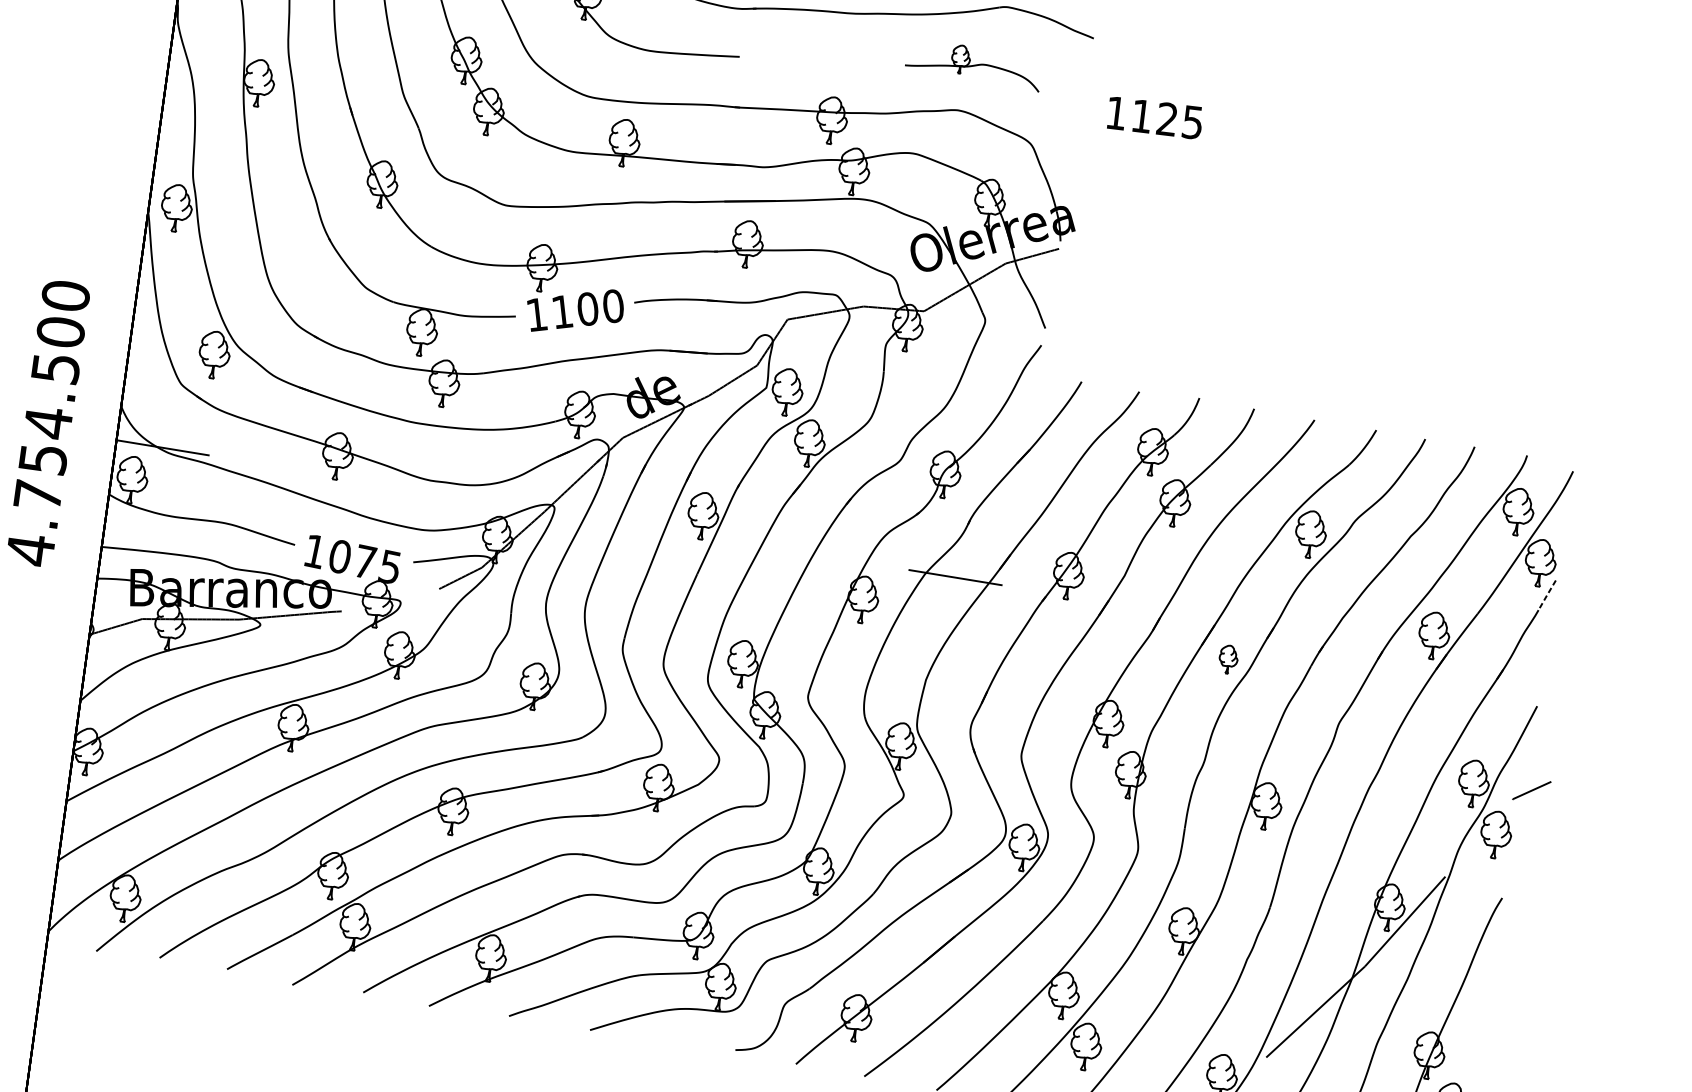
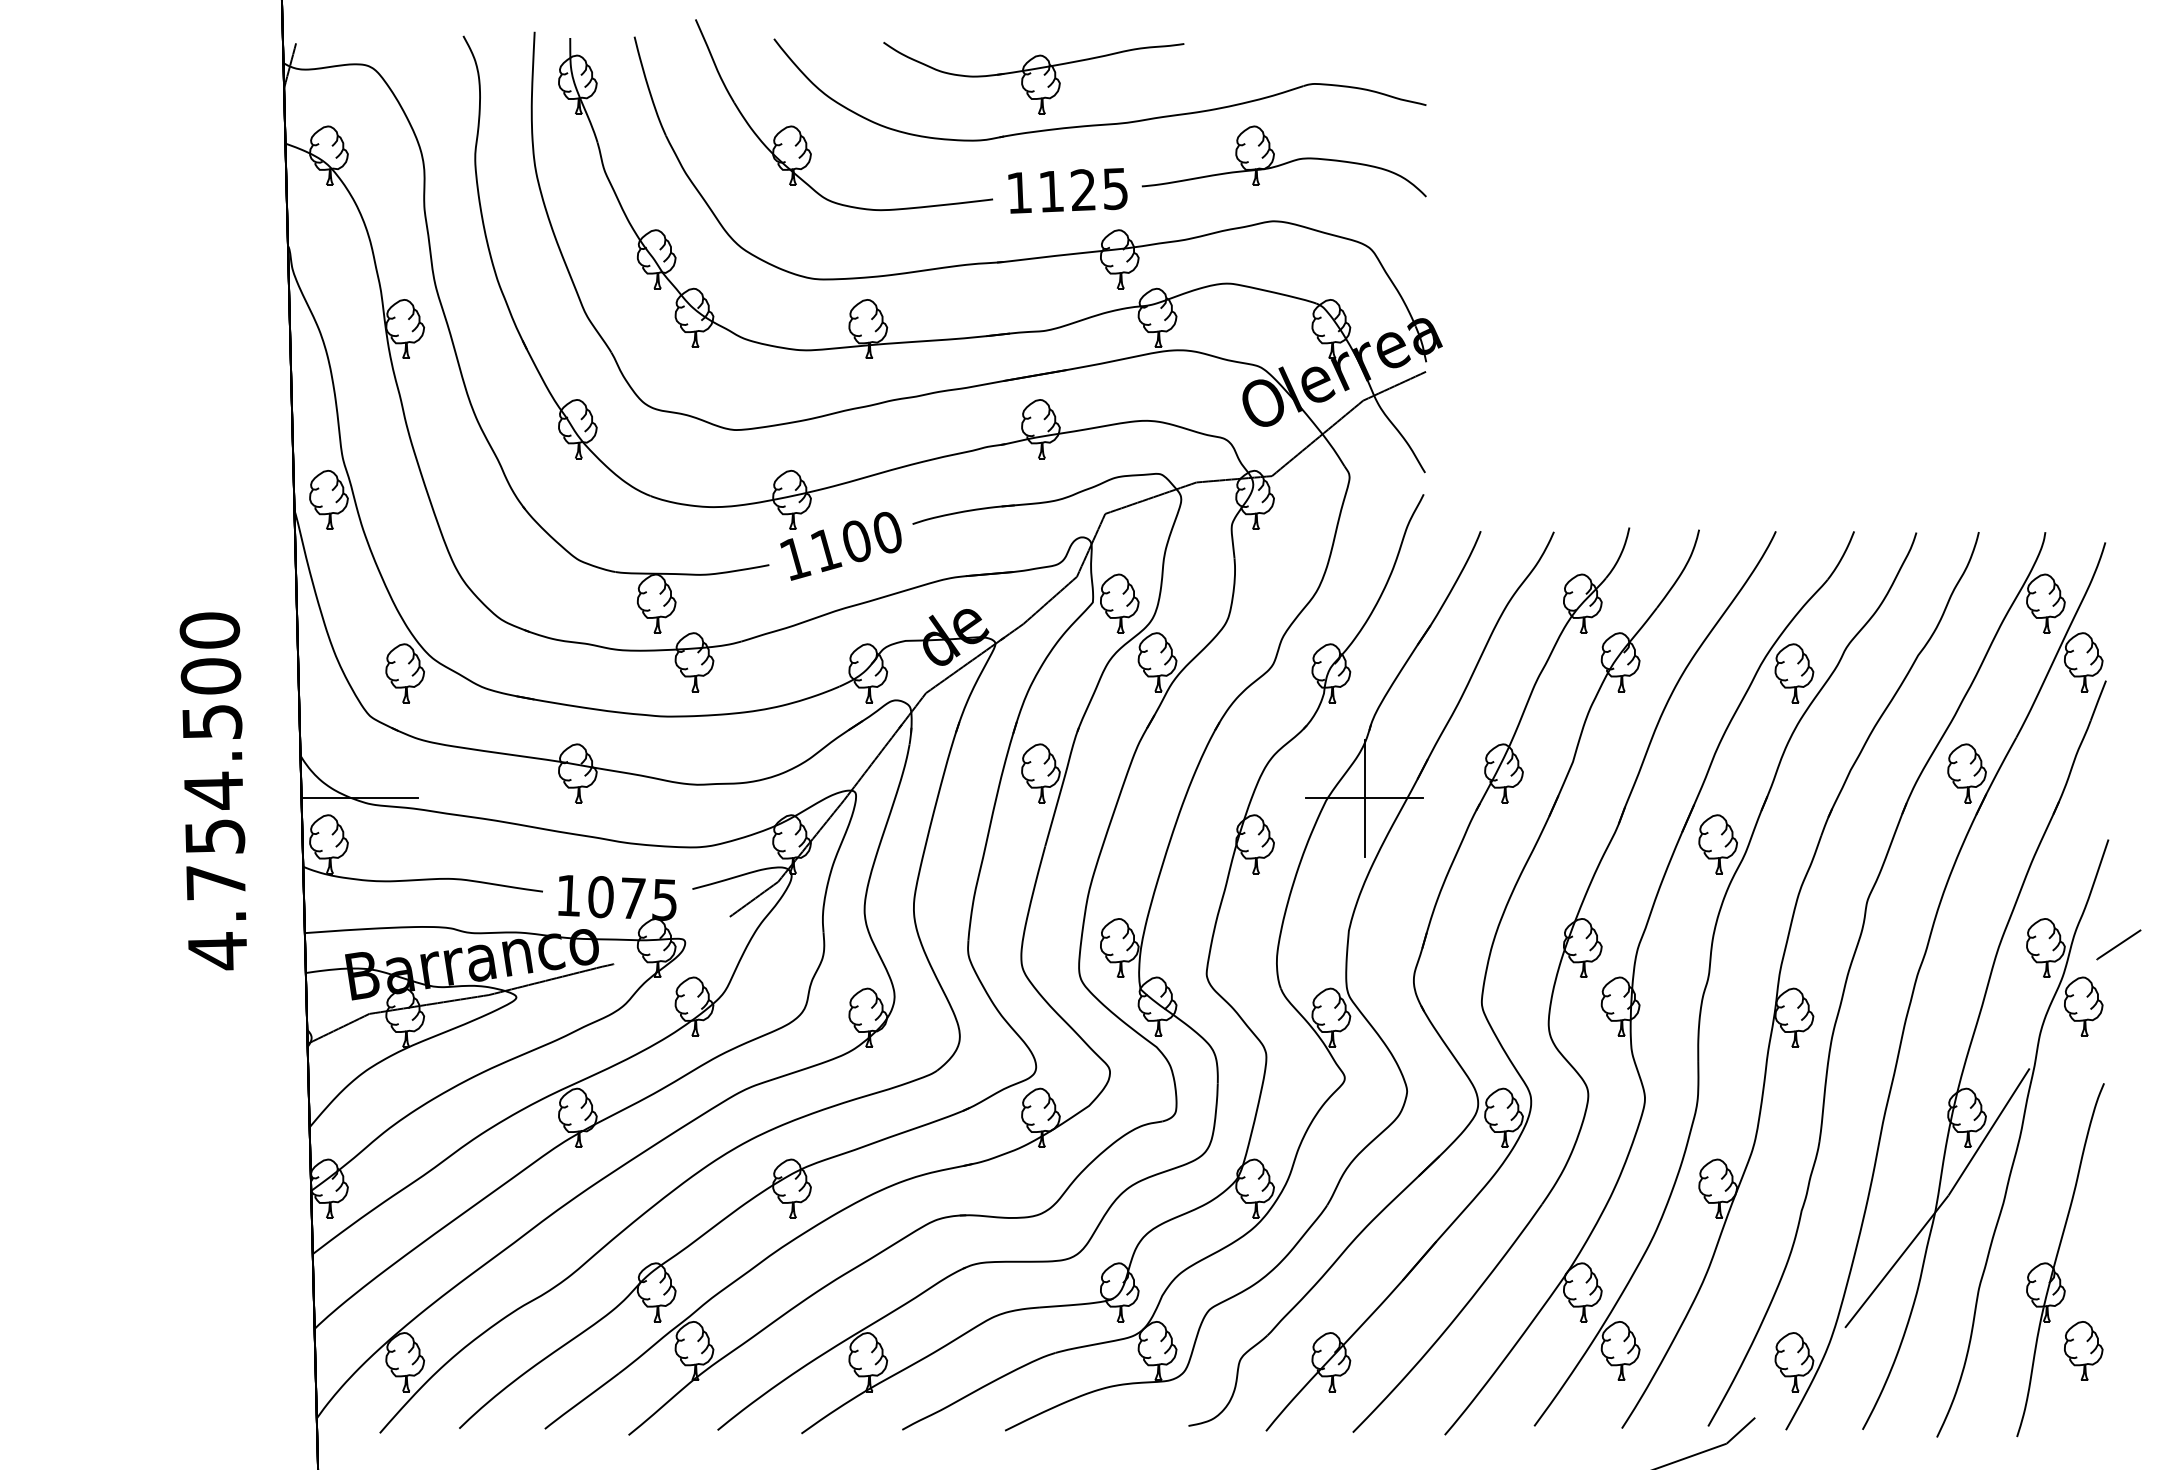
part: (973, 64) -> (1283, 161), size x1.67
text: (1154, 117) -> (1067, 190), moved
line: (955, 577) -> (1364, 798), added
line: (1547, 595) -> (2098, 700), dashed -> solid
part: (1228, 659) -> (1717, 844), size x1.67

